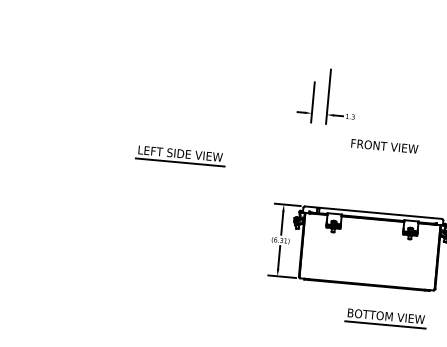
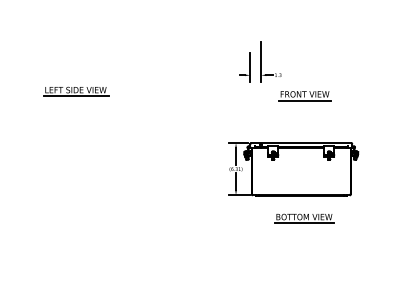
line: (383, 154) -> (304, 100), added
part: (181, 155) -> (76, 91), moved
part: (386, 318) -> (304, 218), moved

